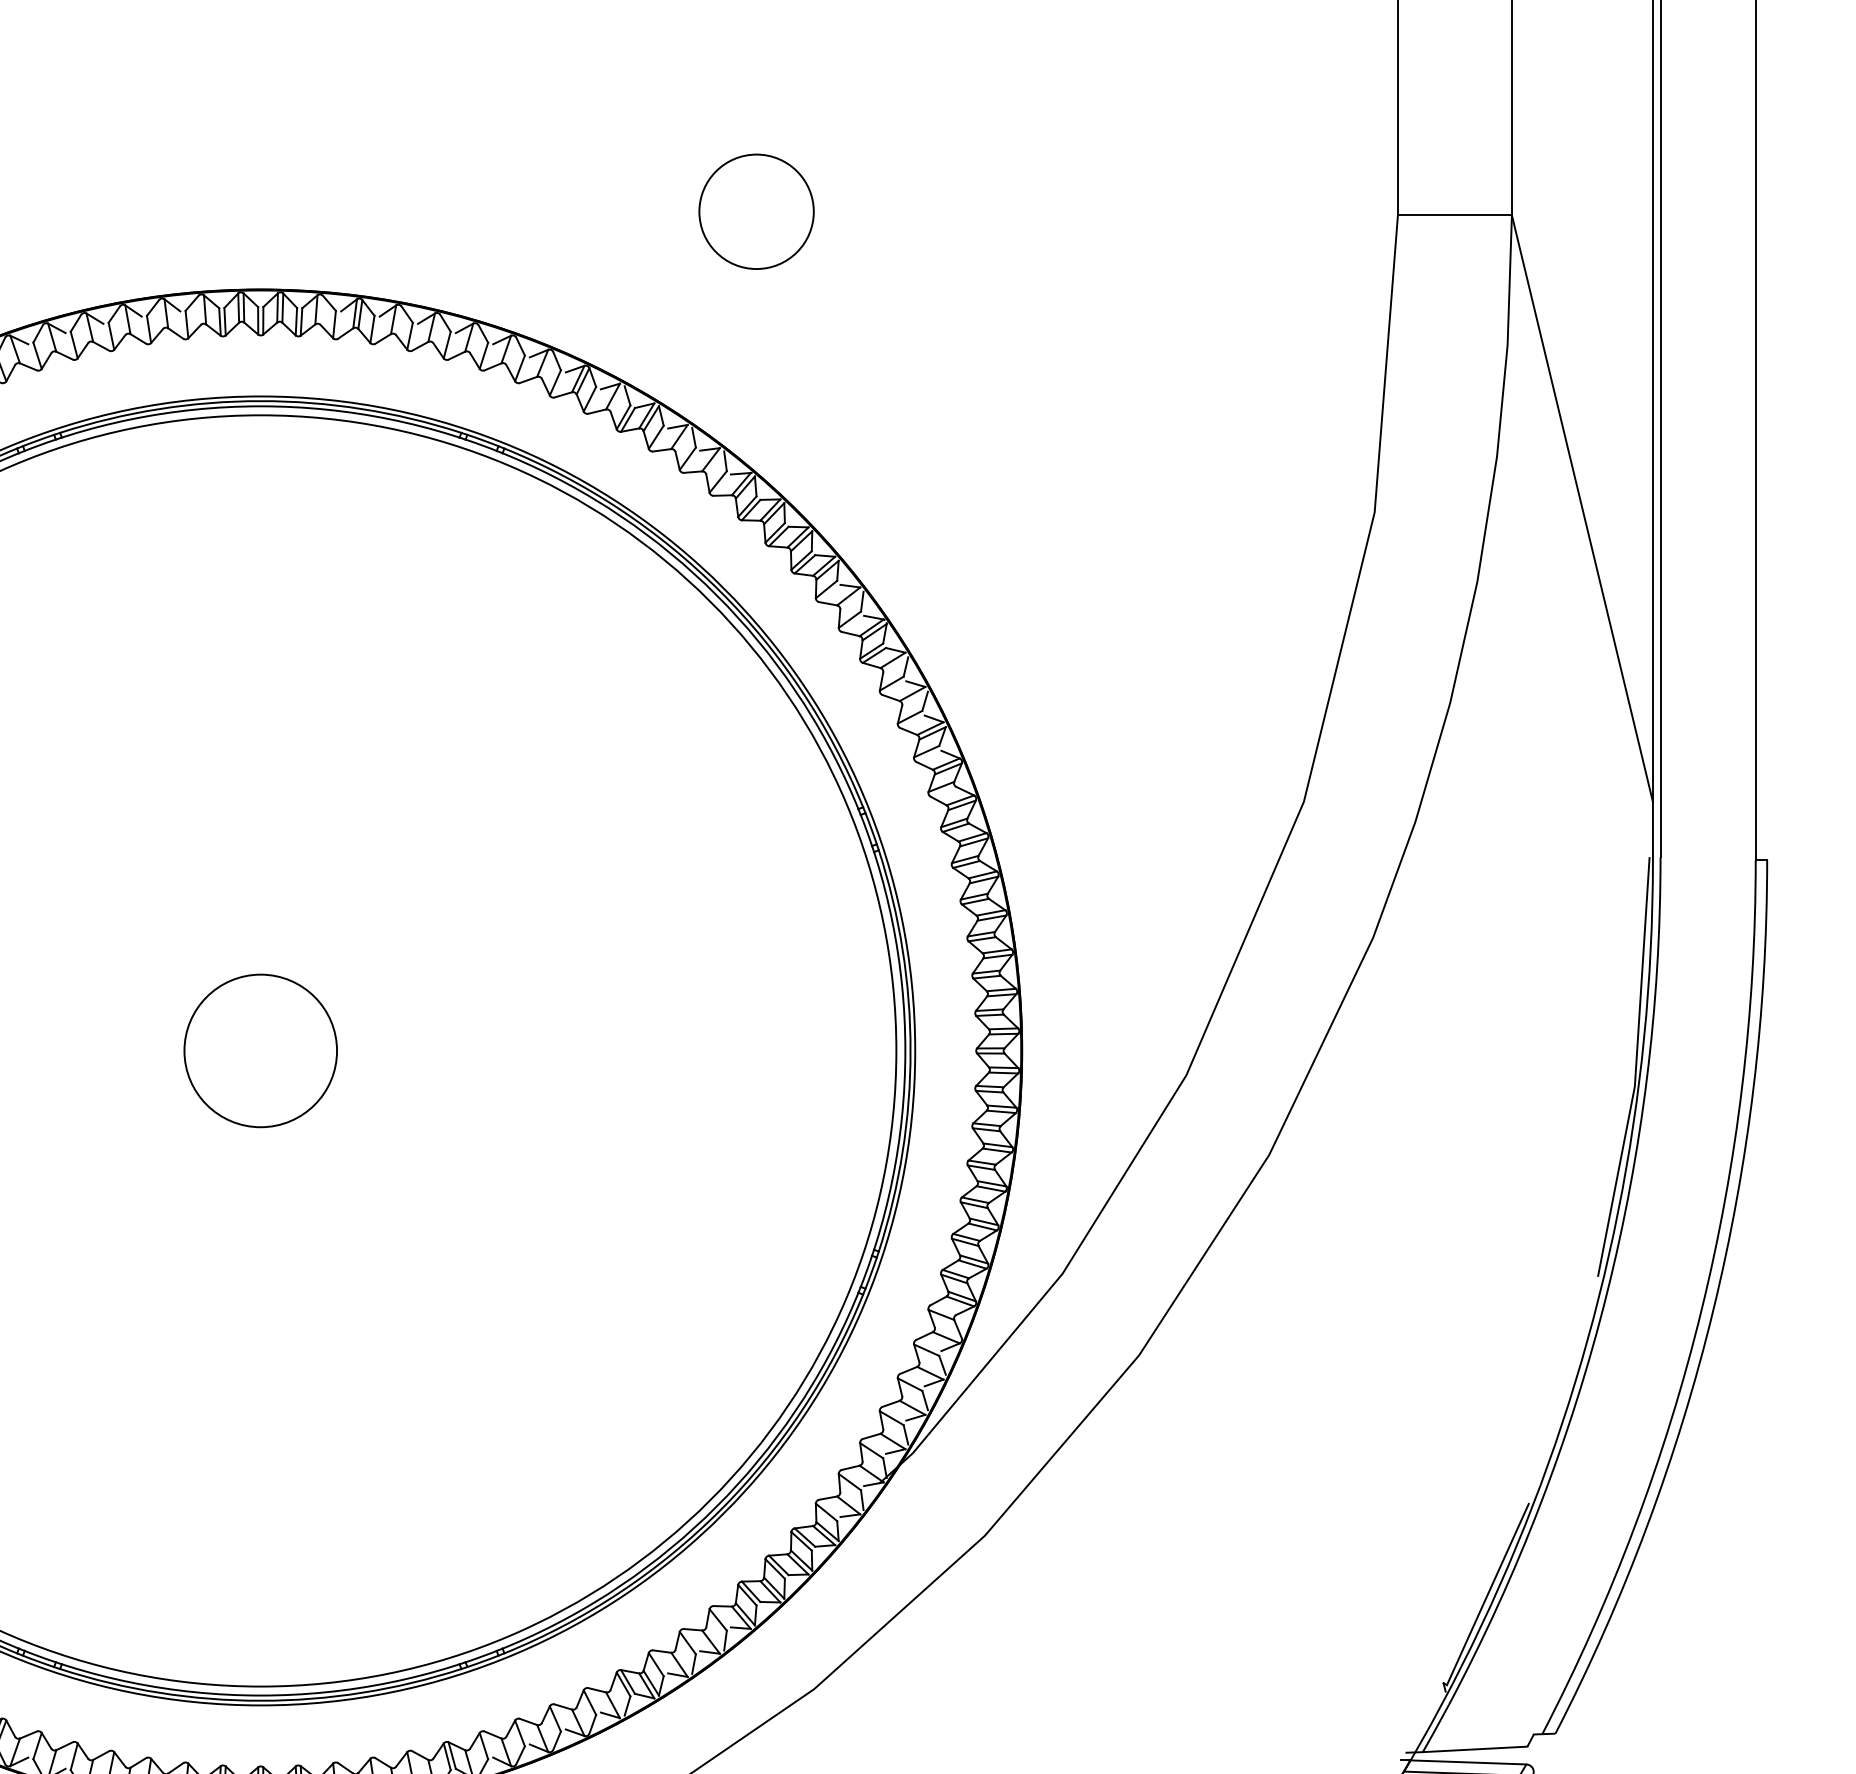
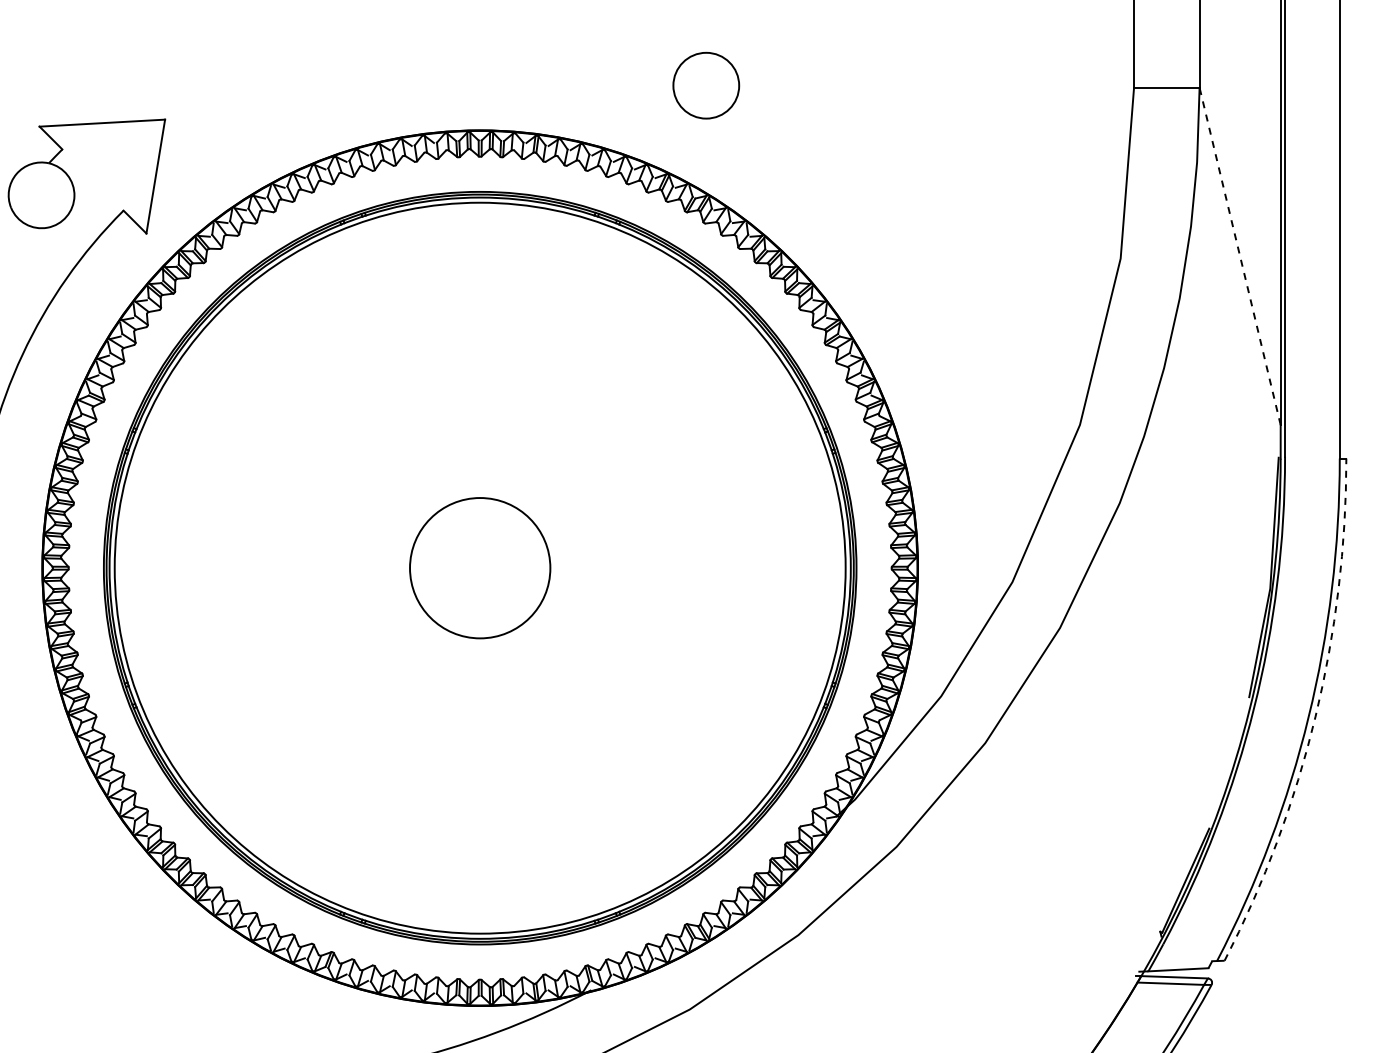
circle: (756, 211) -> (706, 85), moved
line: (1583, 507) -> (1240, 255), solid -> dashed
circle: (261, 1051) -> (480, 568), size x1.6
arc: (1713, 1308) -> (1315, 716), solid -> dashed

